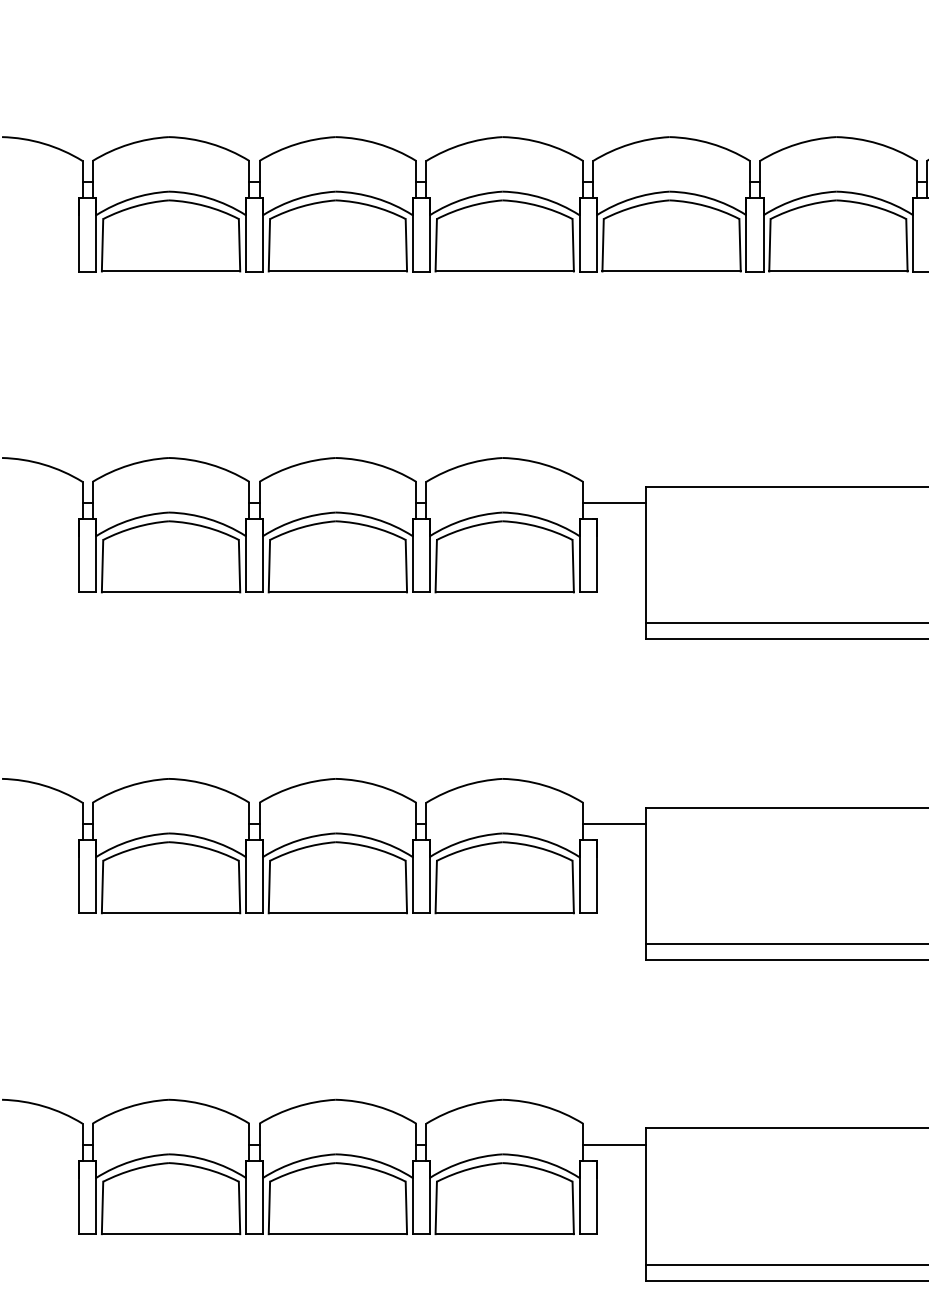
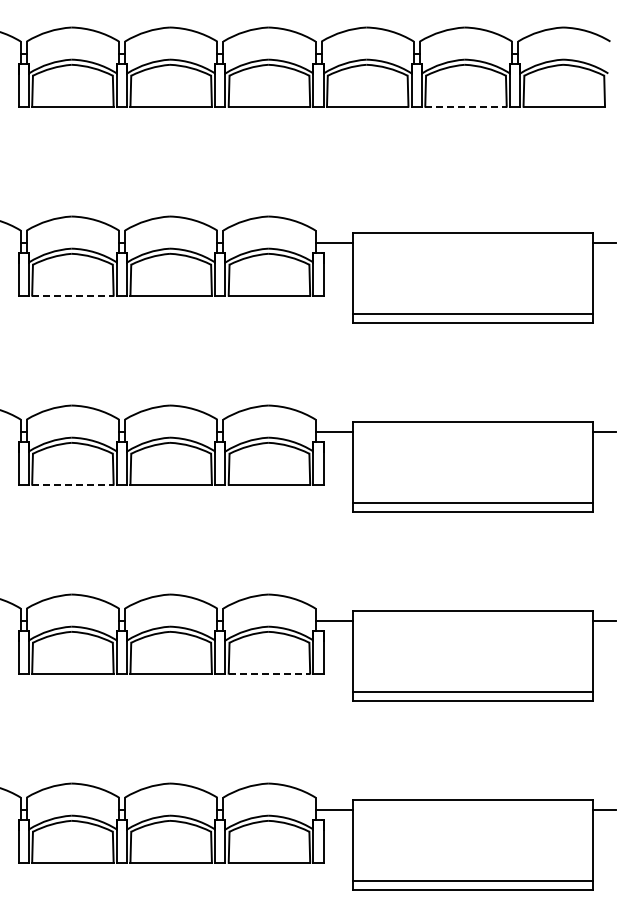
line: (839, 271) -> (466, 106), solid -> dashed
line: (170, 592) -> (72, 295), solid -> dashed
line: (170, 912) -> (72, 484), solid -> dashed
line: (504, 1233) -> (269, 673), solid -> dashed

